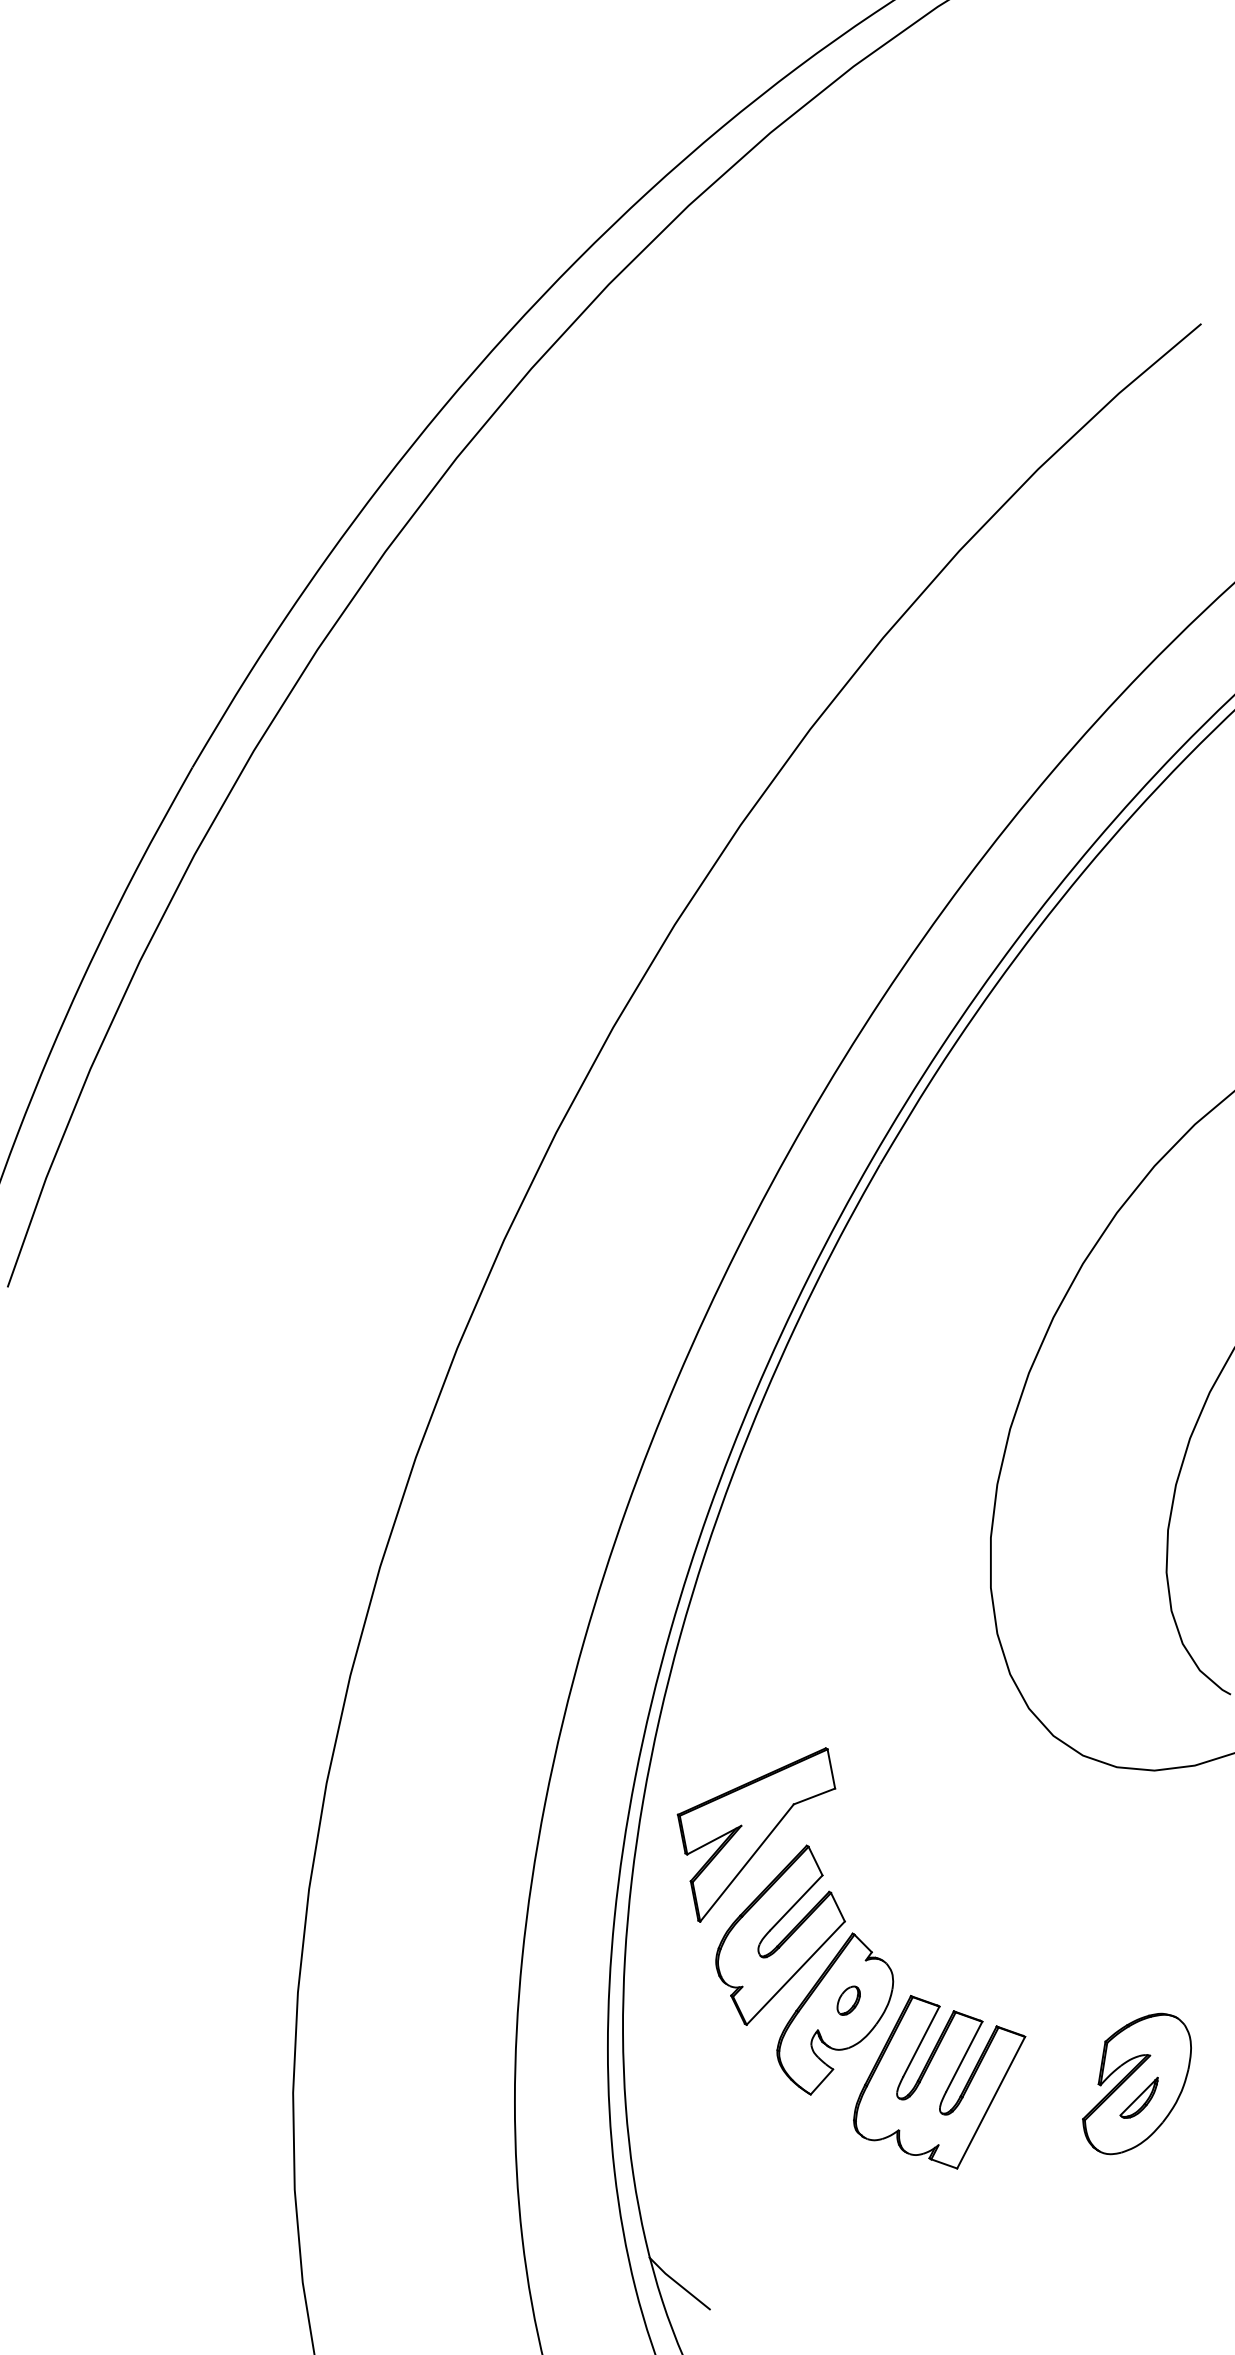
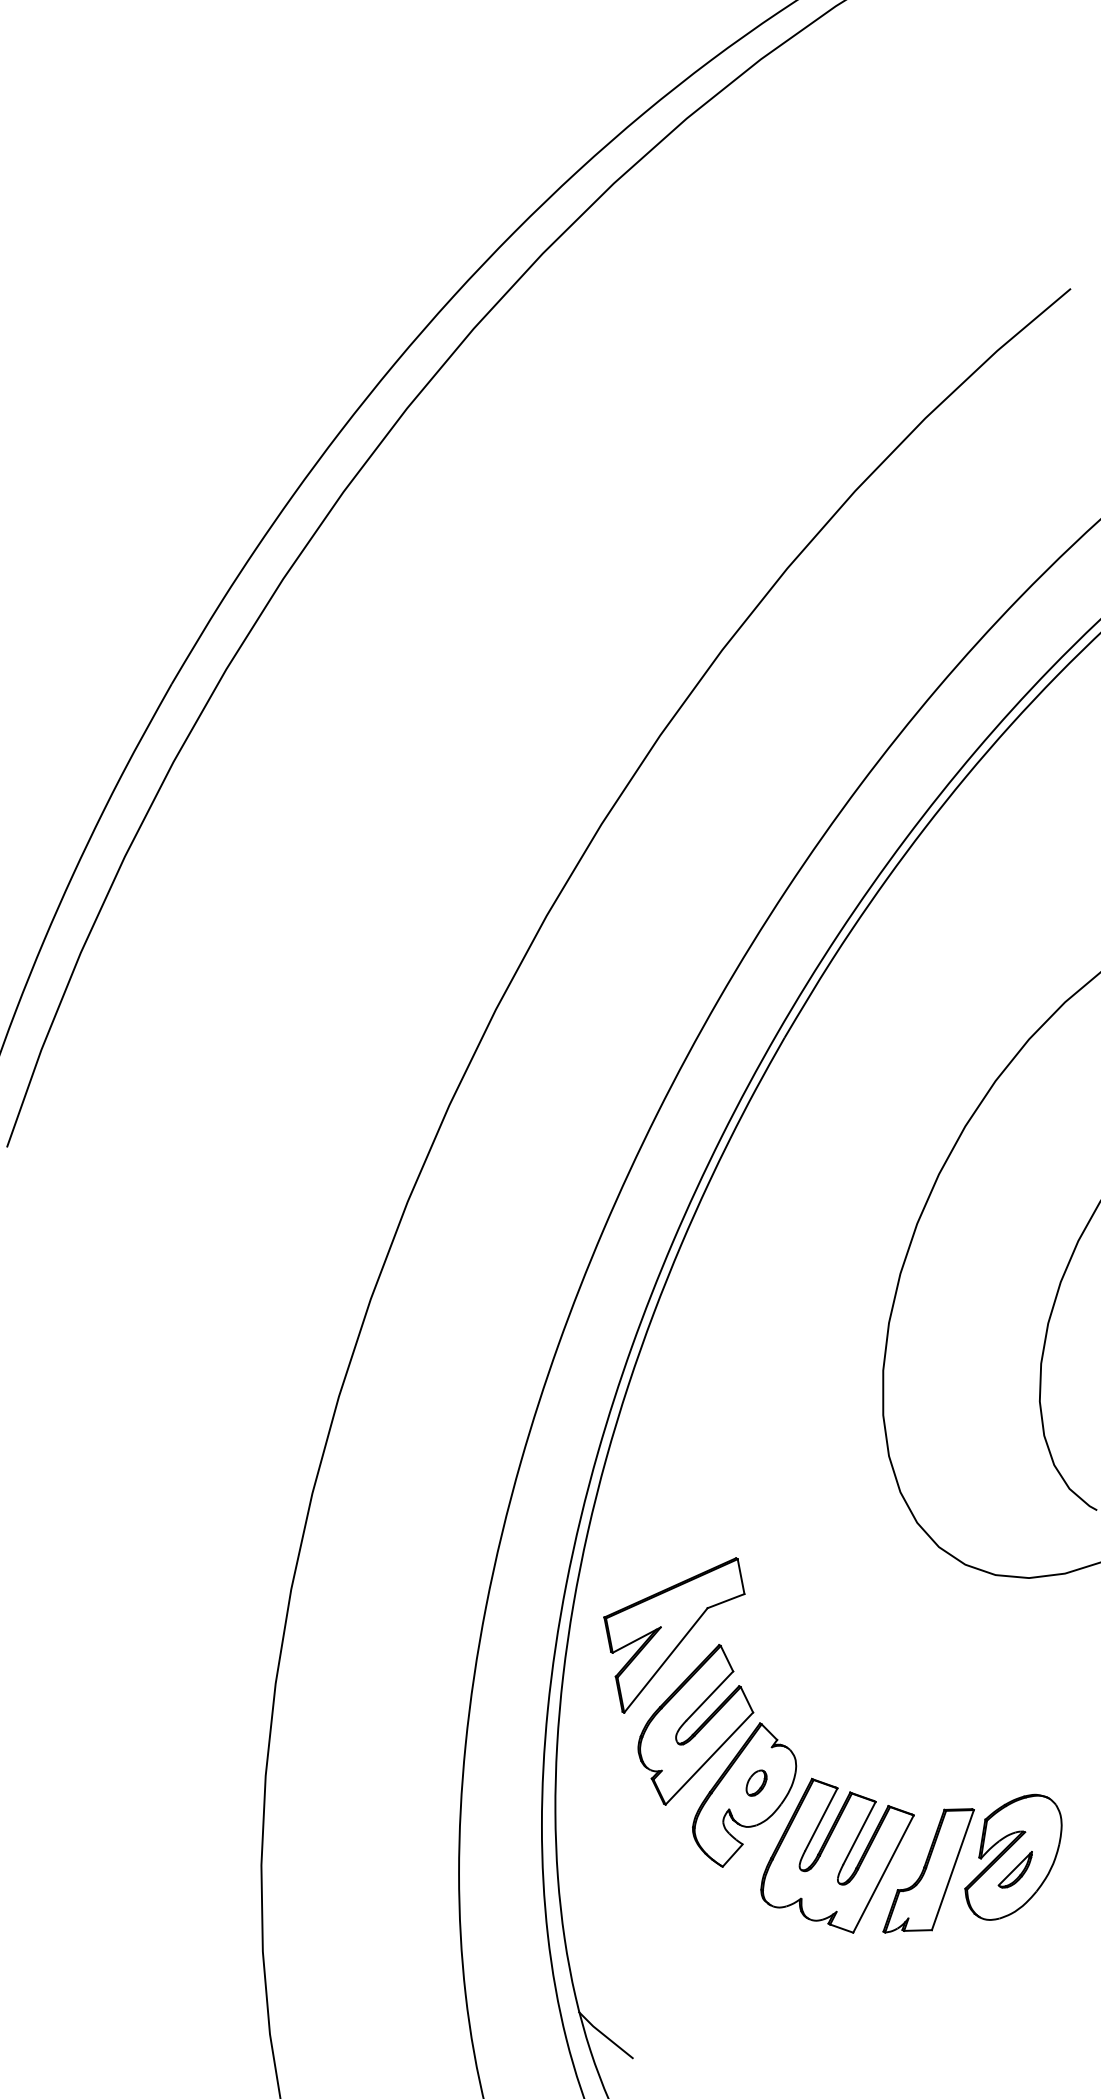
part: (1041, 2098) -> (928, 1870), added

